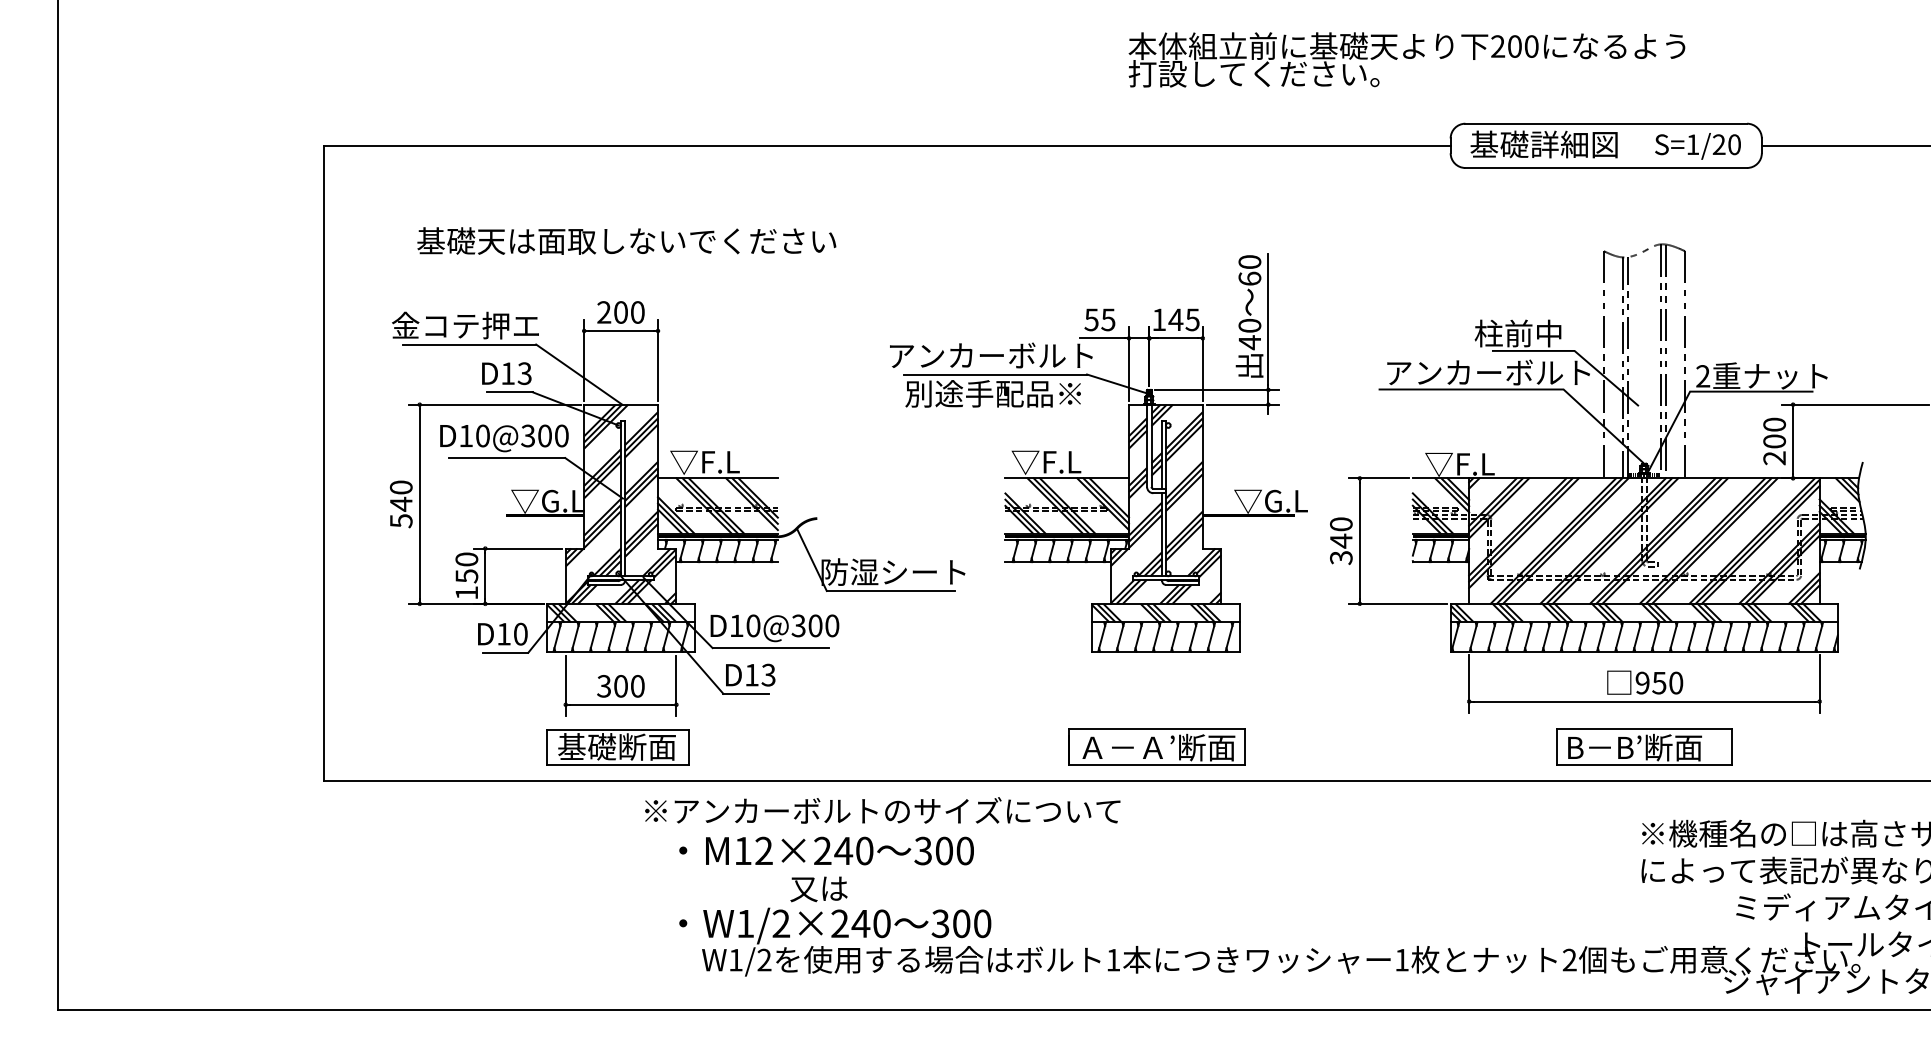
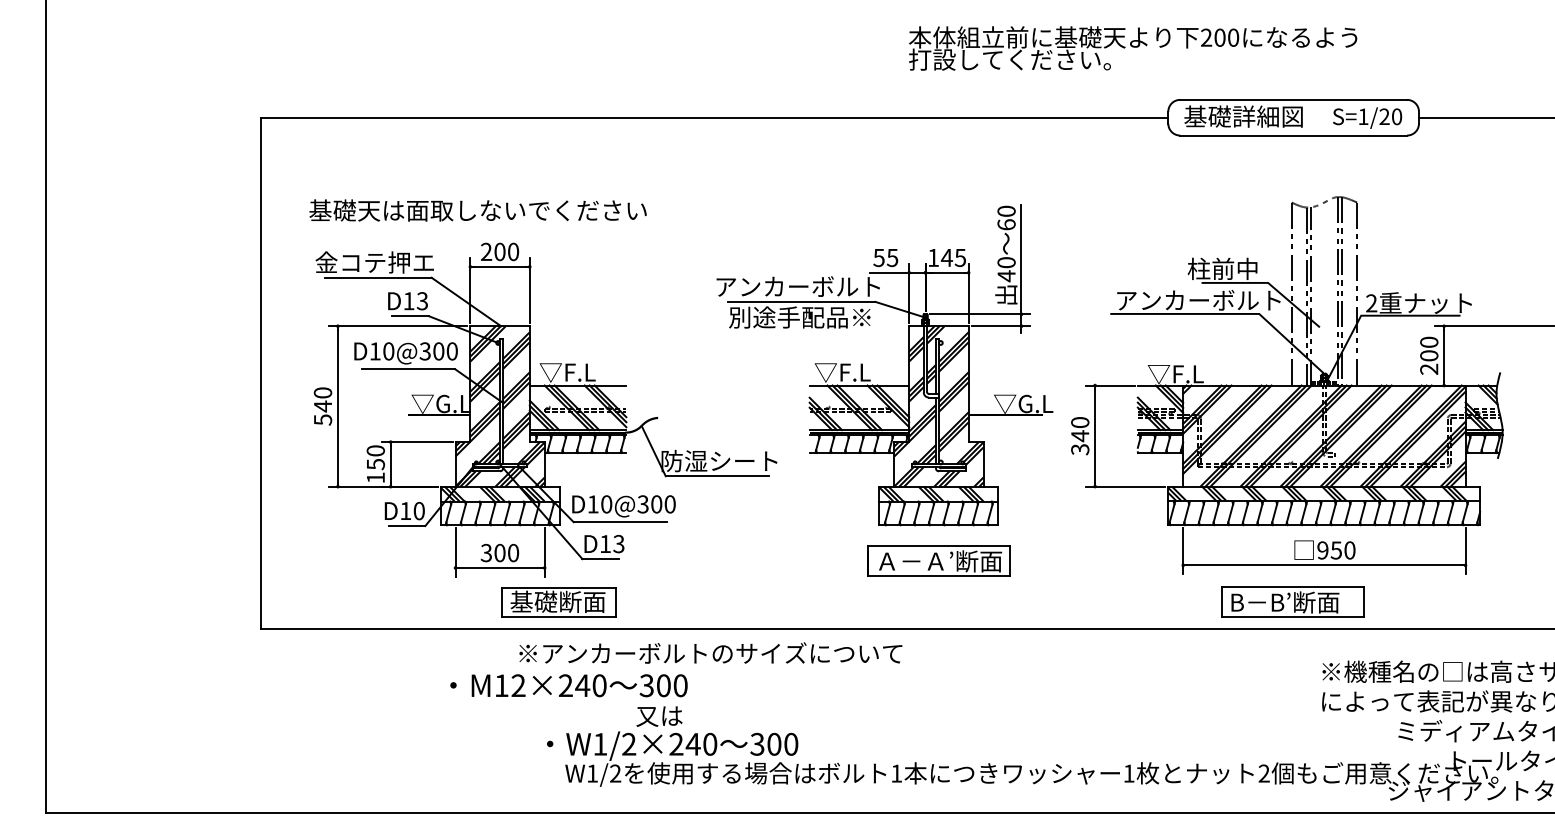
text: (626, 240) -> (477, 210), moved
part: (1156, 746) -> (938, 560), moved
part: (1644, 746) -> (1293, 601), moved
part: (617, 747) -> (558, 602), moved
text: (826, 850) -> (568, 685), moved

